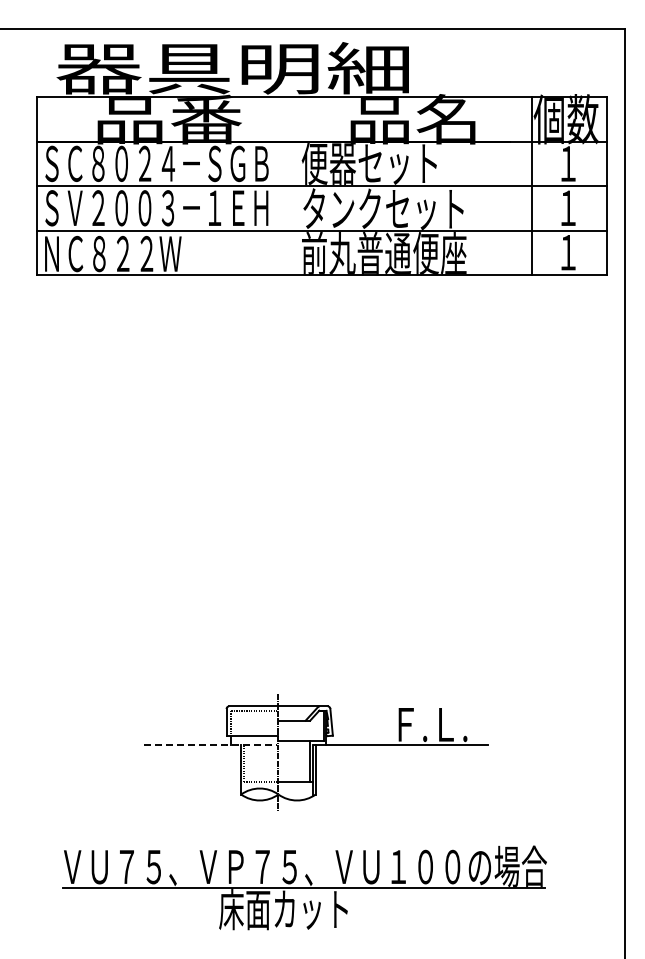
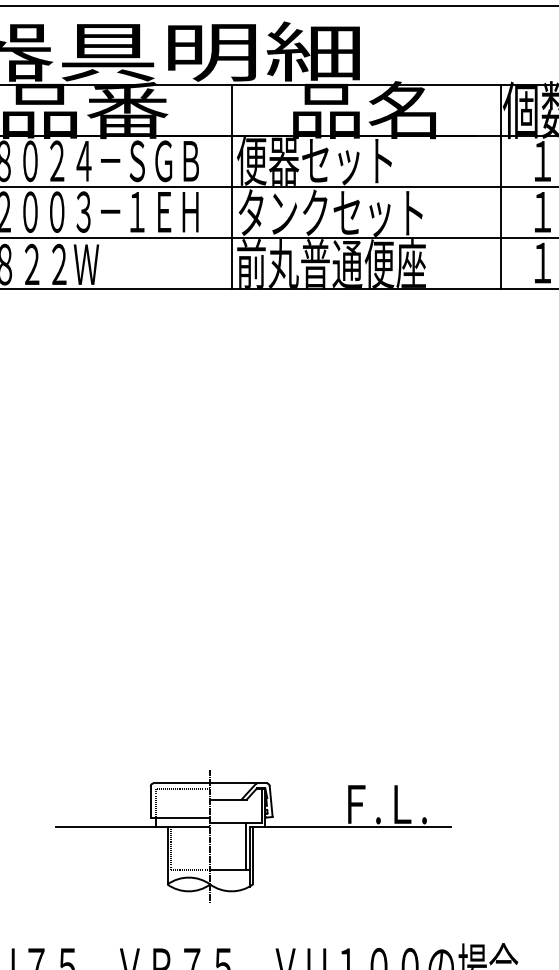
line: (297, 185) -> (232, 186), added
line: (210, 744) -> (132, 827), dashed -> solid

